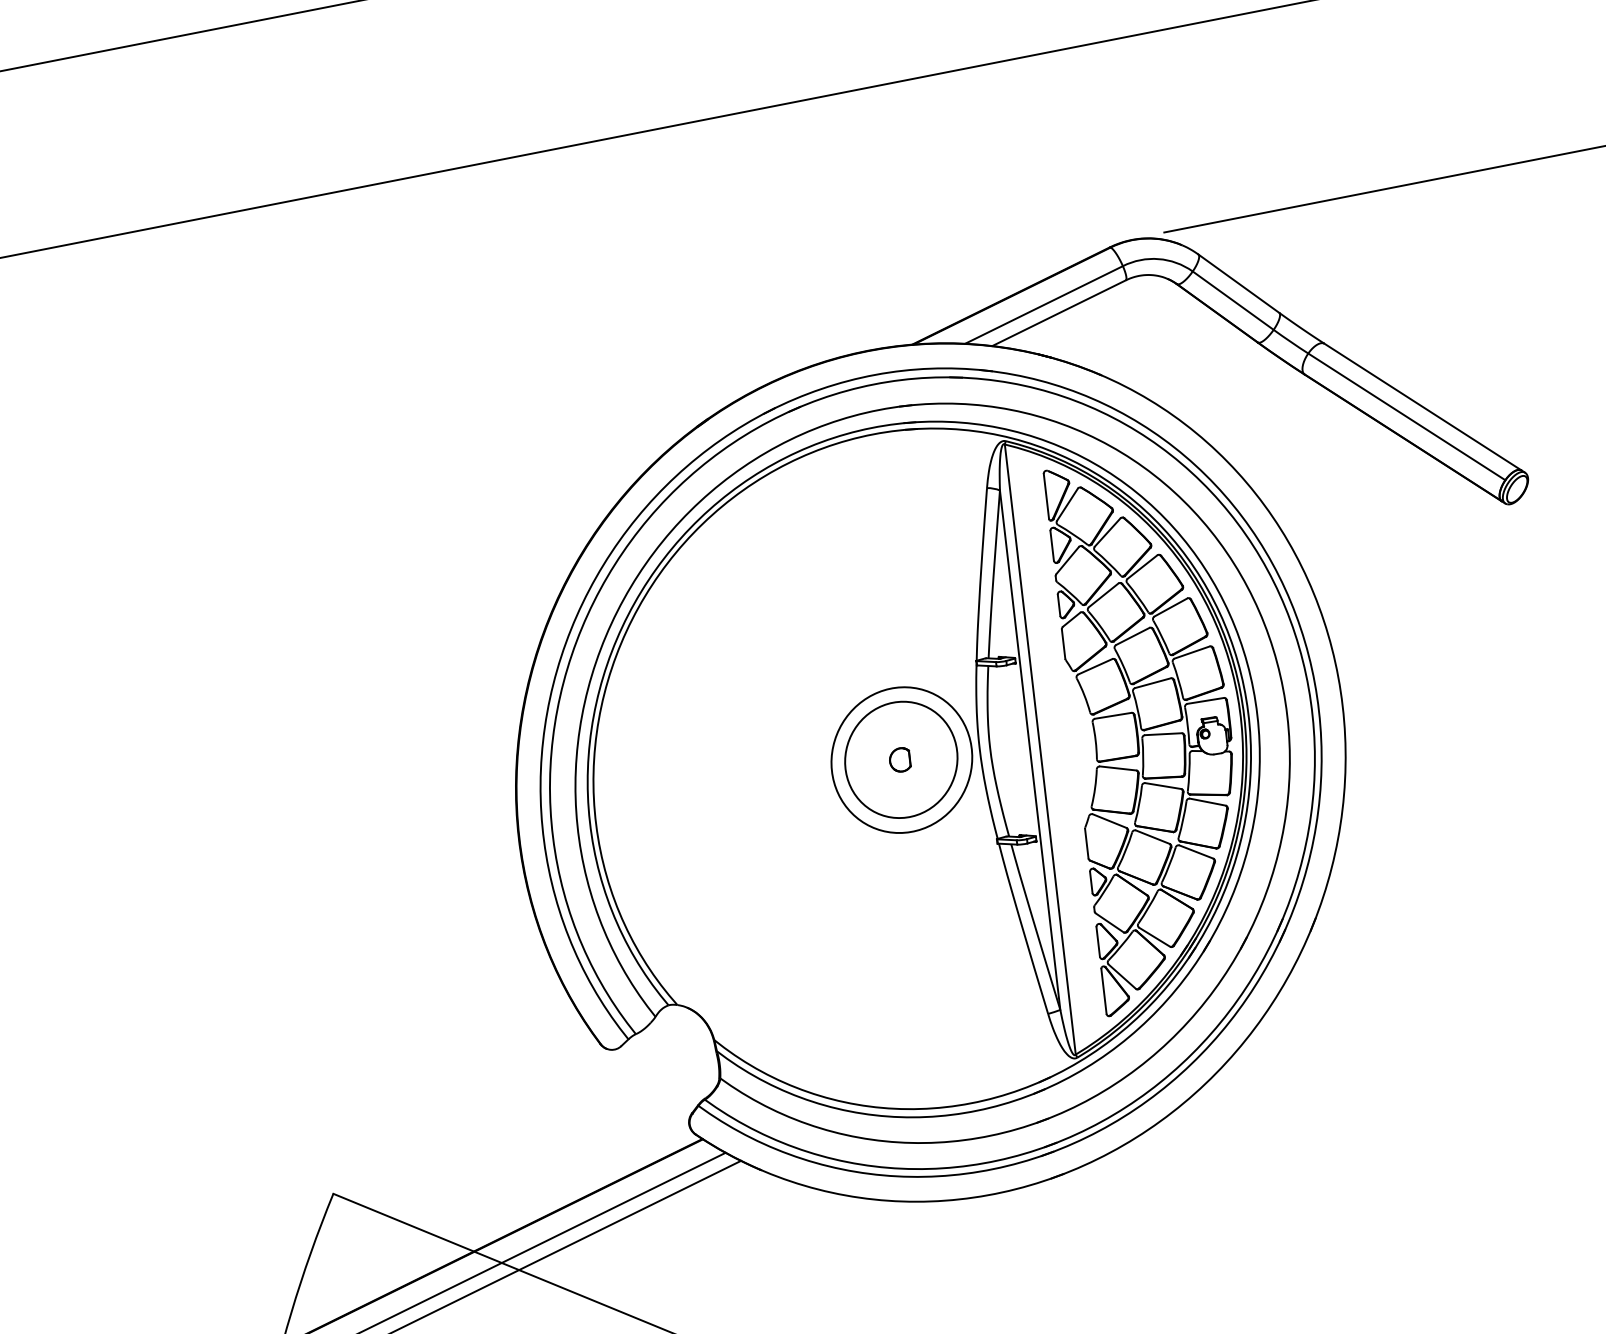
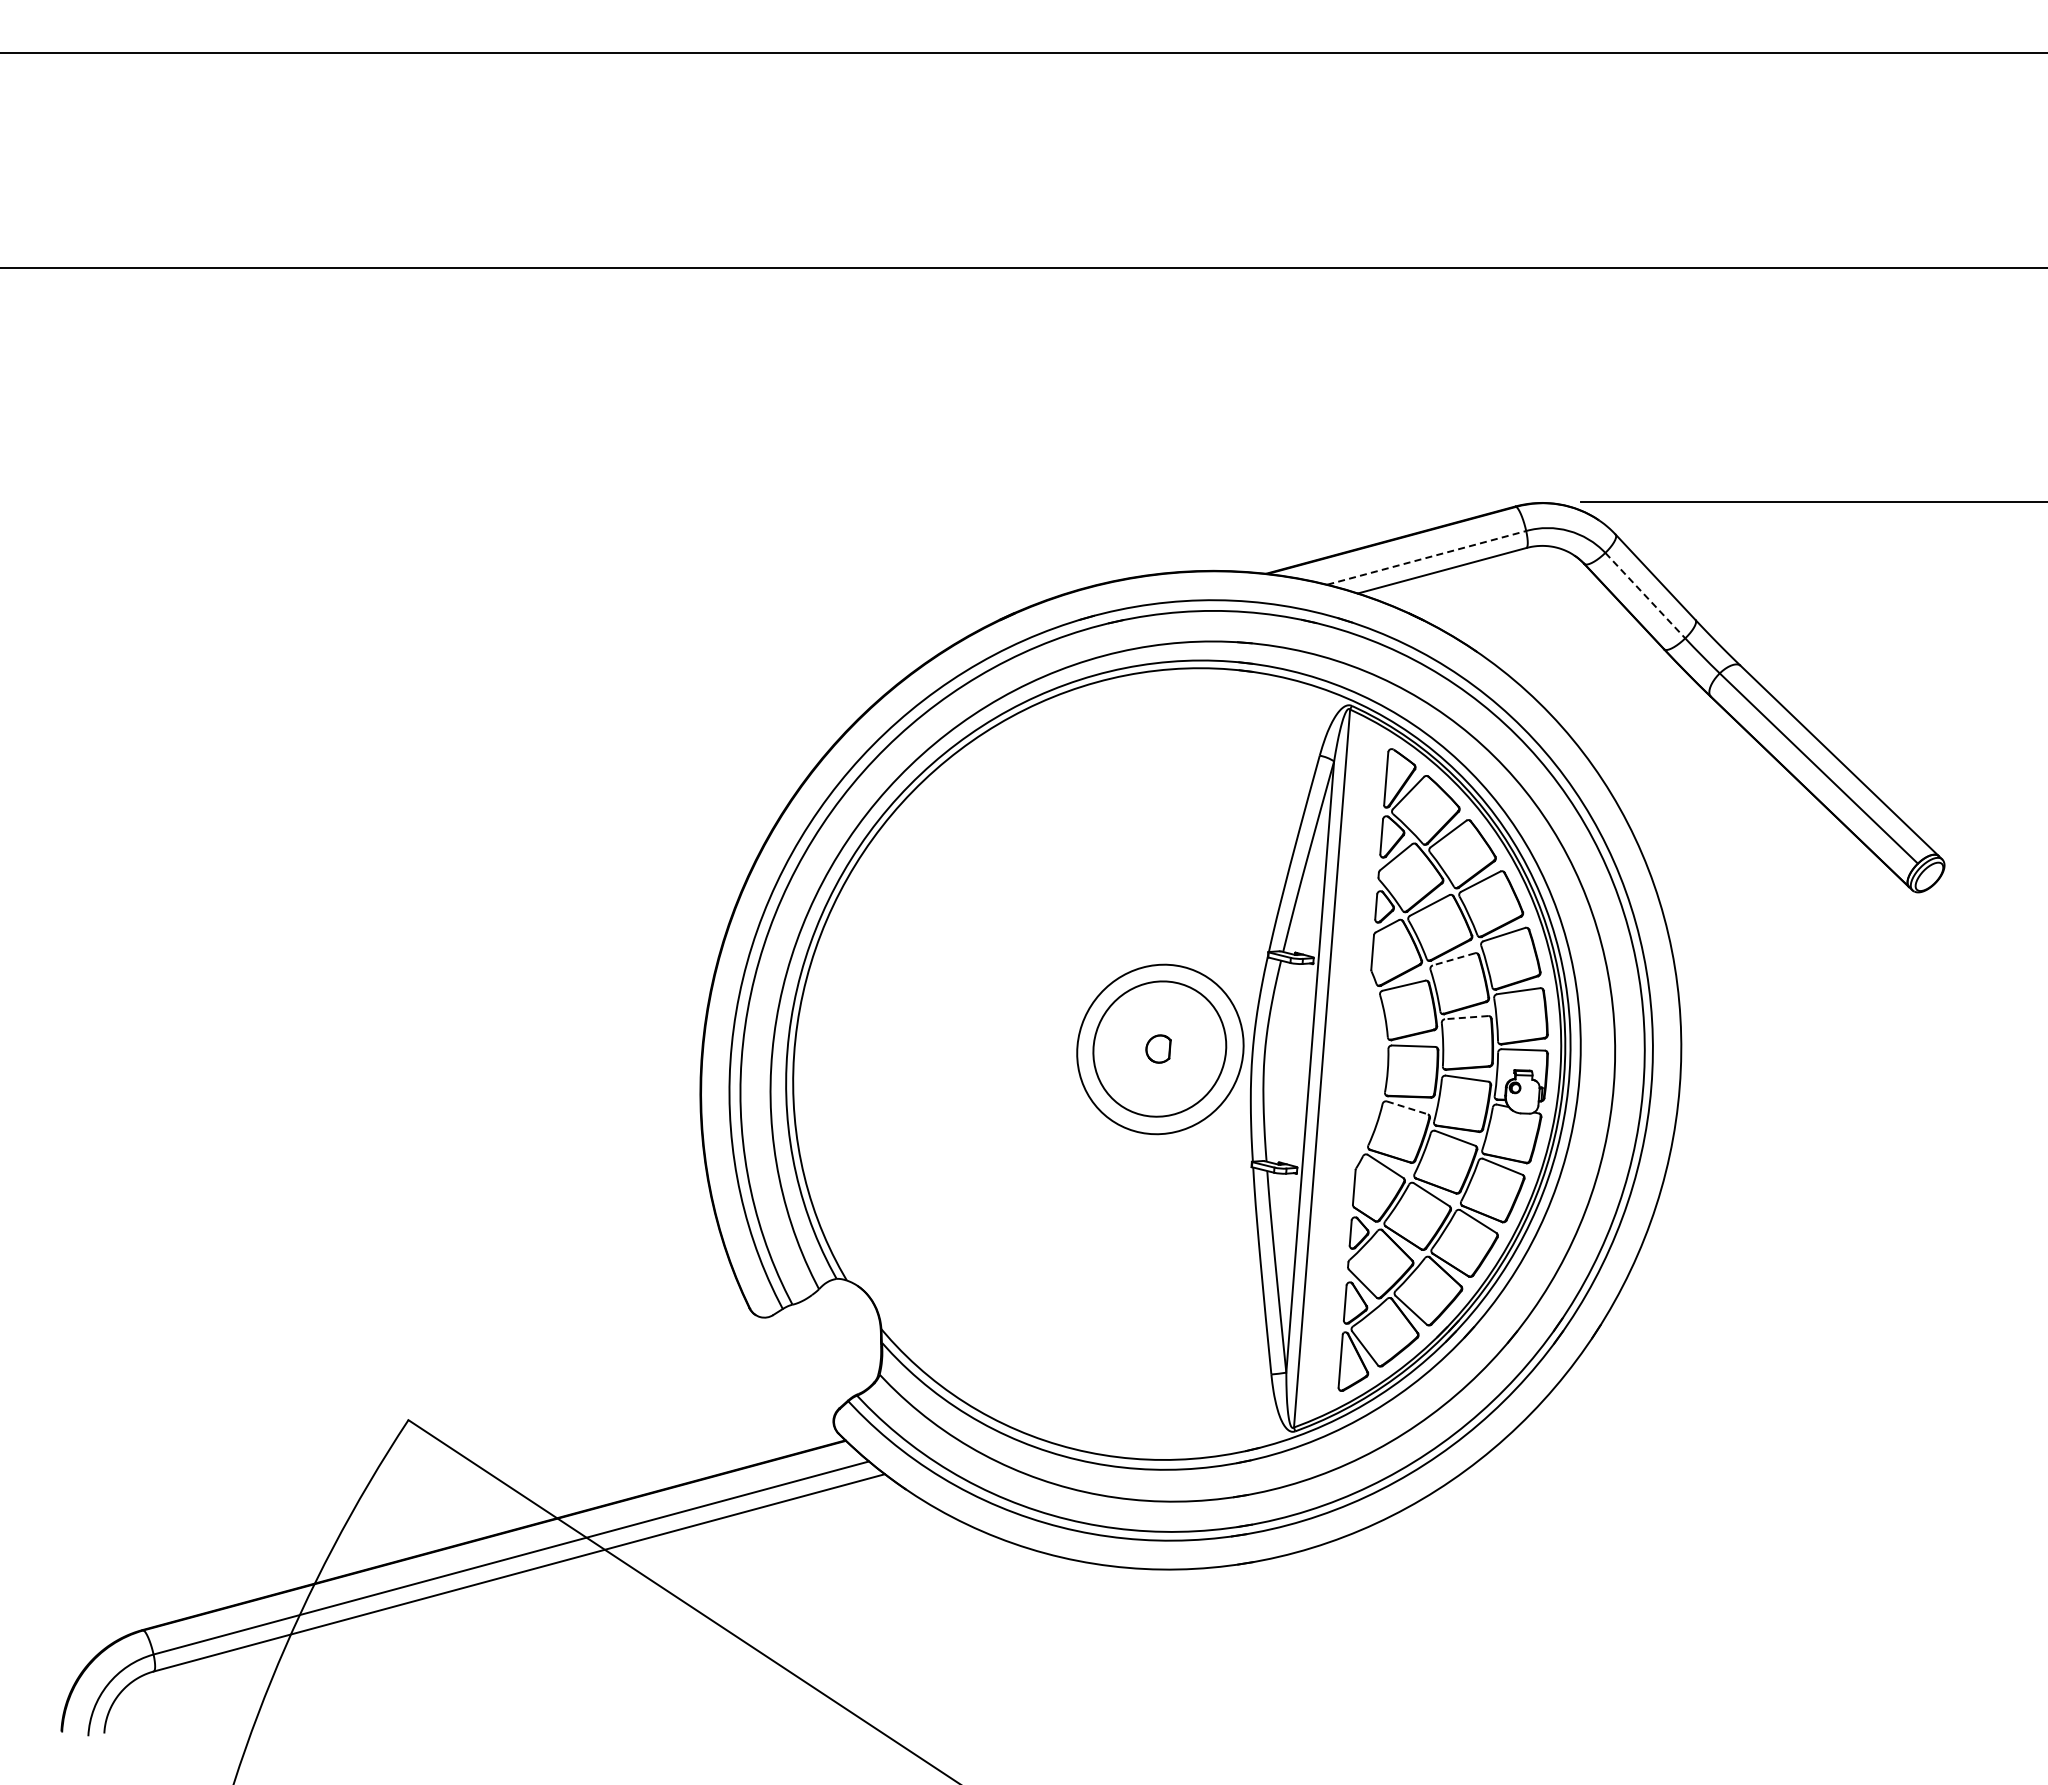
line: (1233, 301) -> (1645, 596), solid -> dashed
line: (1044, 304) -> (1427, 557), solid -> dashed
line: (1133, 636) -> (1454, 959), solid -> dashed
line: (1152, 683) -> (1466, 1017), solid -> dashed
line: (1118, 768) -> (1407, 1108), solid -> dashed

